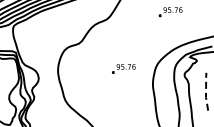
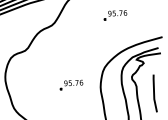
part: (123, 68) -> (71, 84), moved
line: (206, 91) -> (154, 93), dashed -> solid

